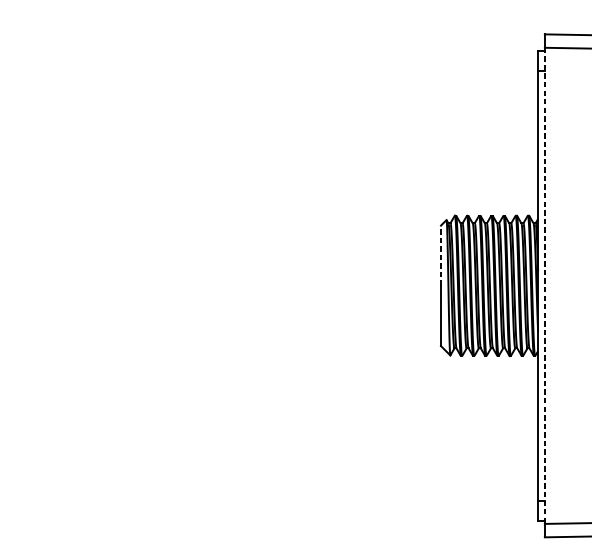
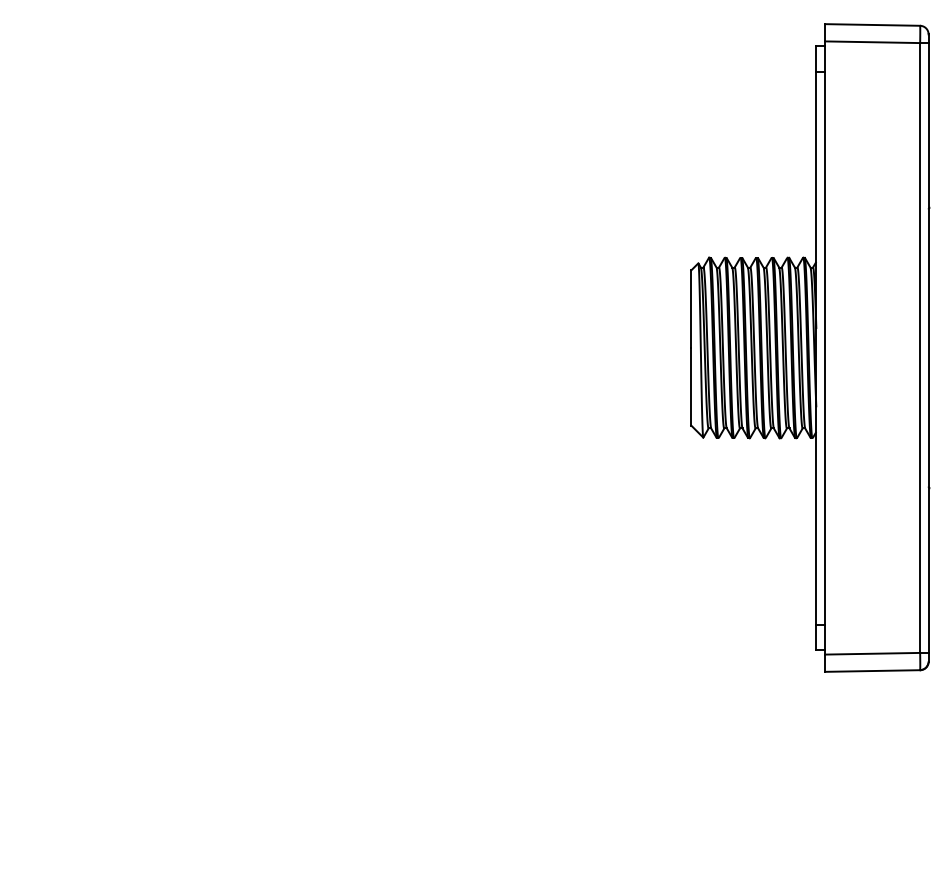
line: (441, 255) -> (691, 309), dashed -> solid
line: (545, 286) -> (825, 348), dashed -> solid

